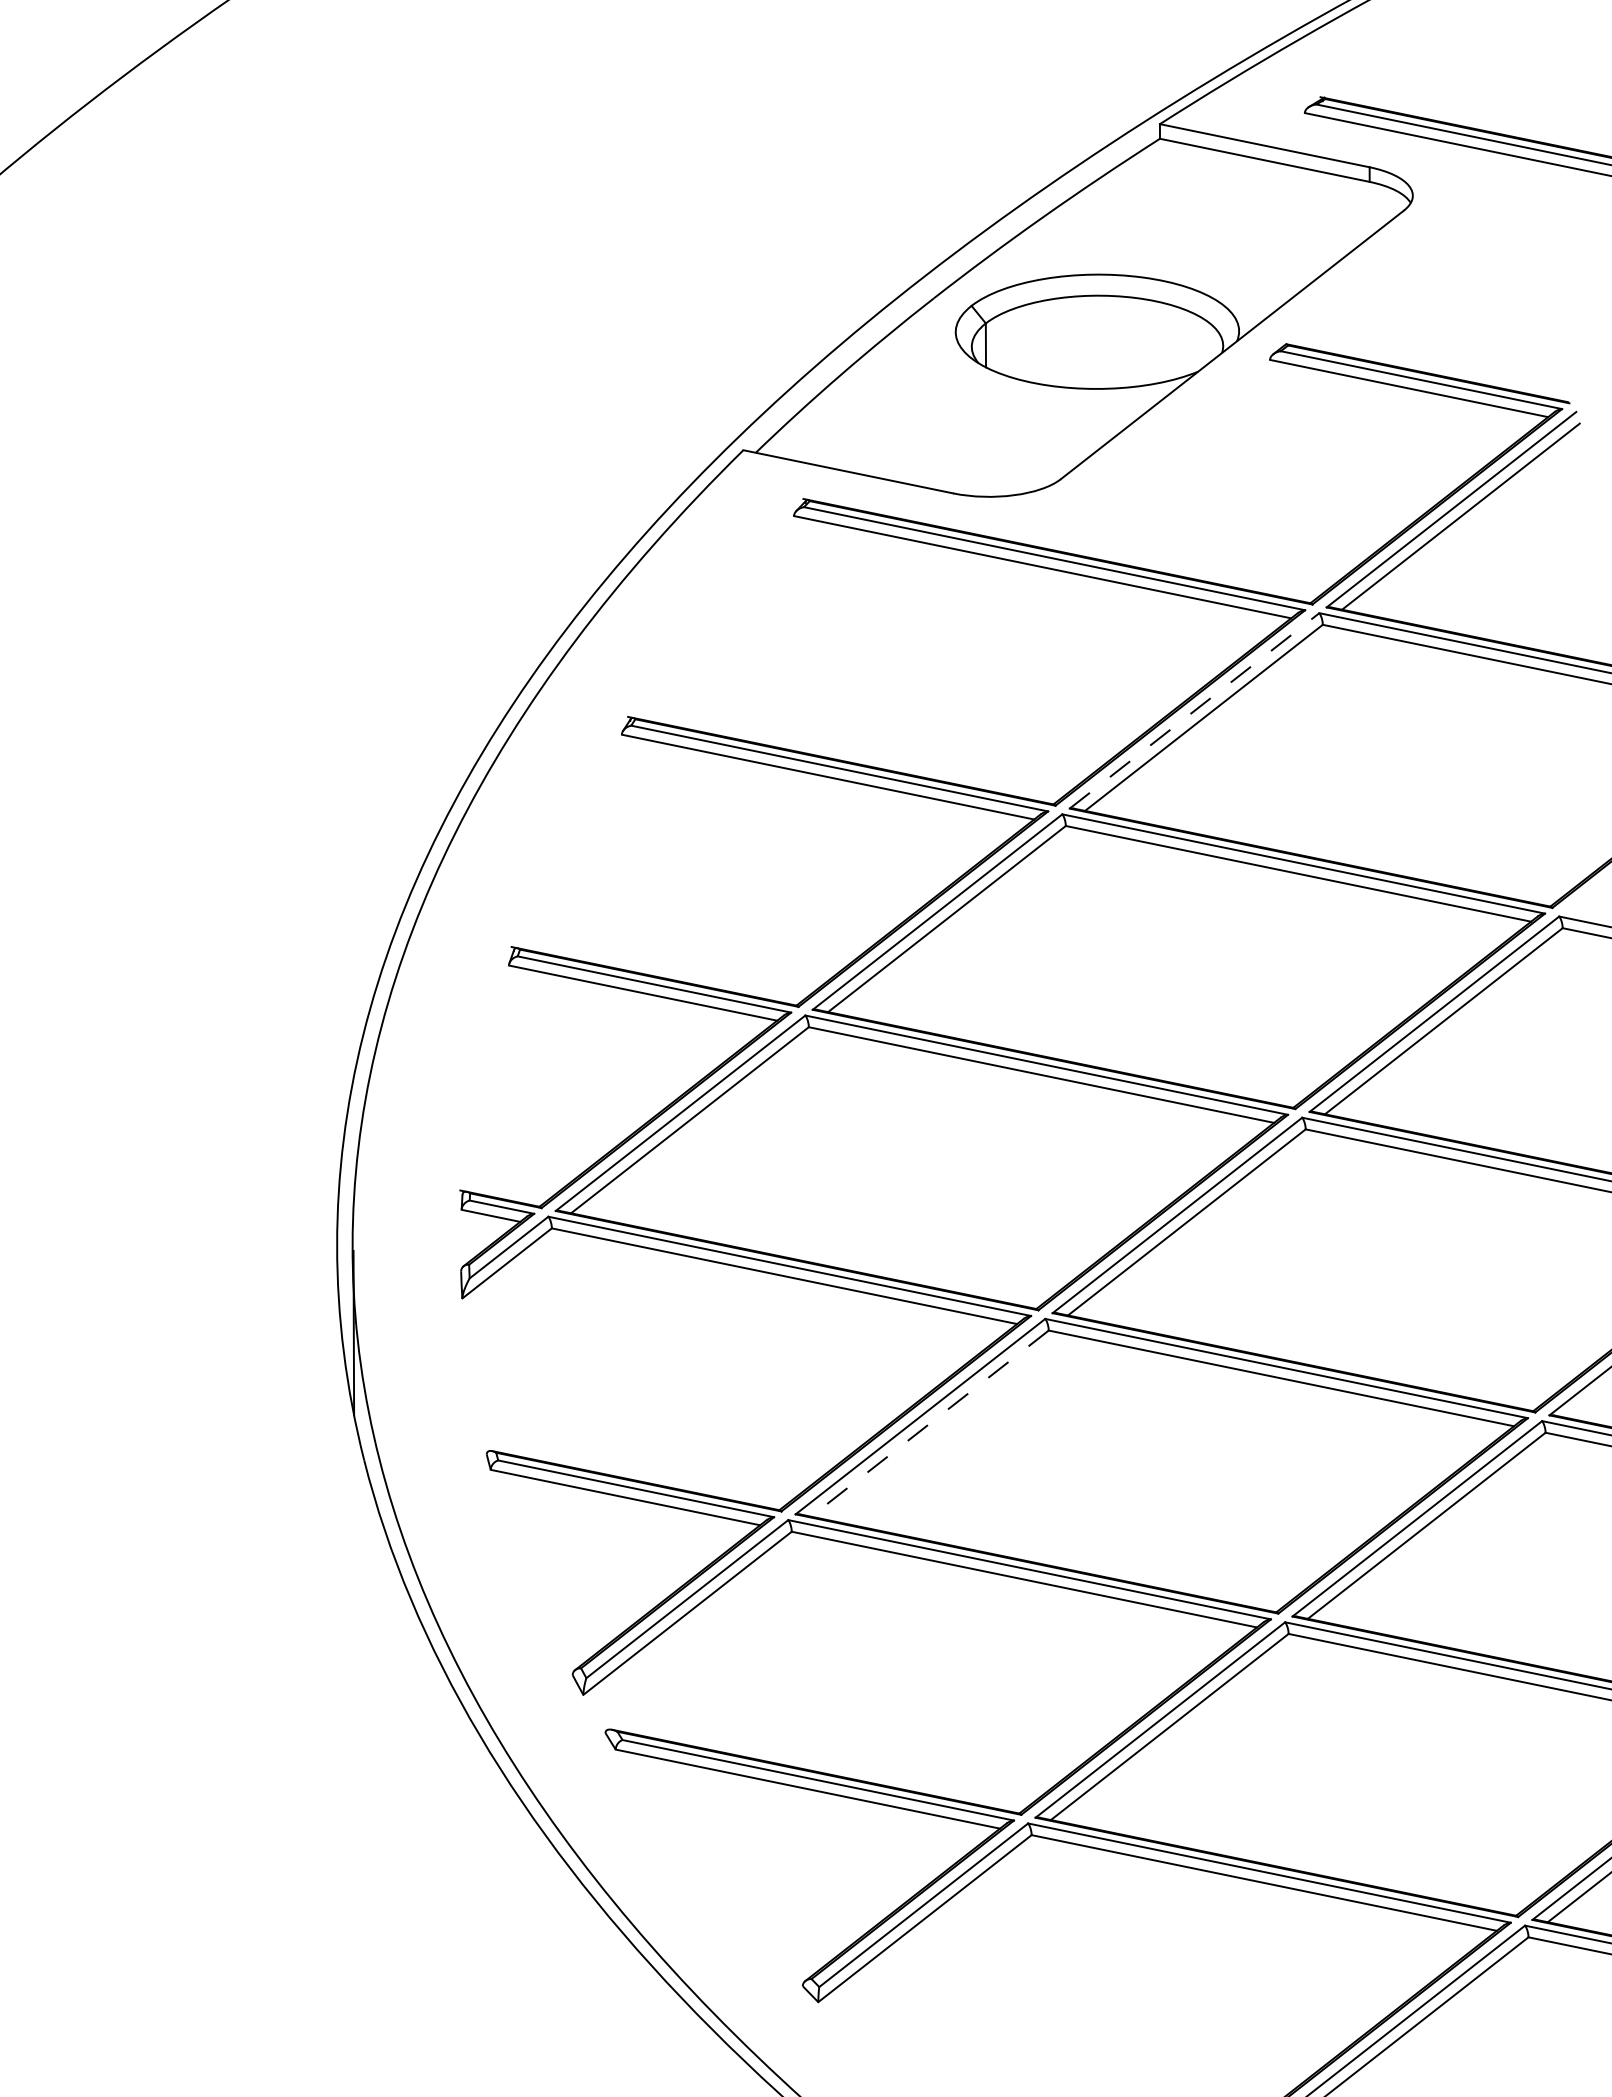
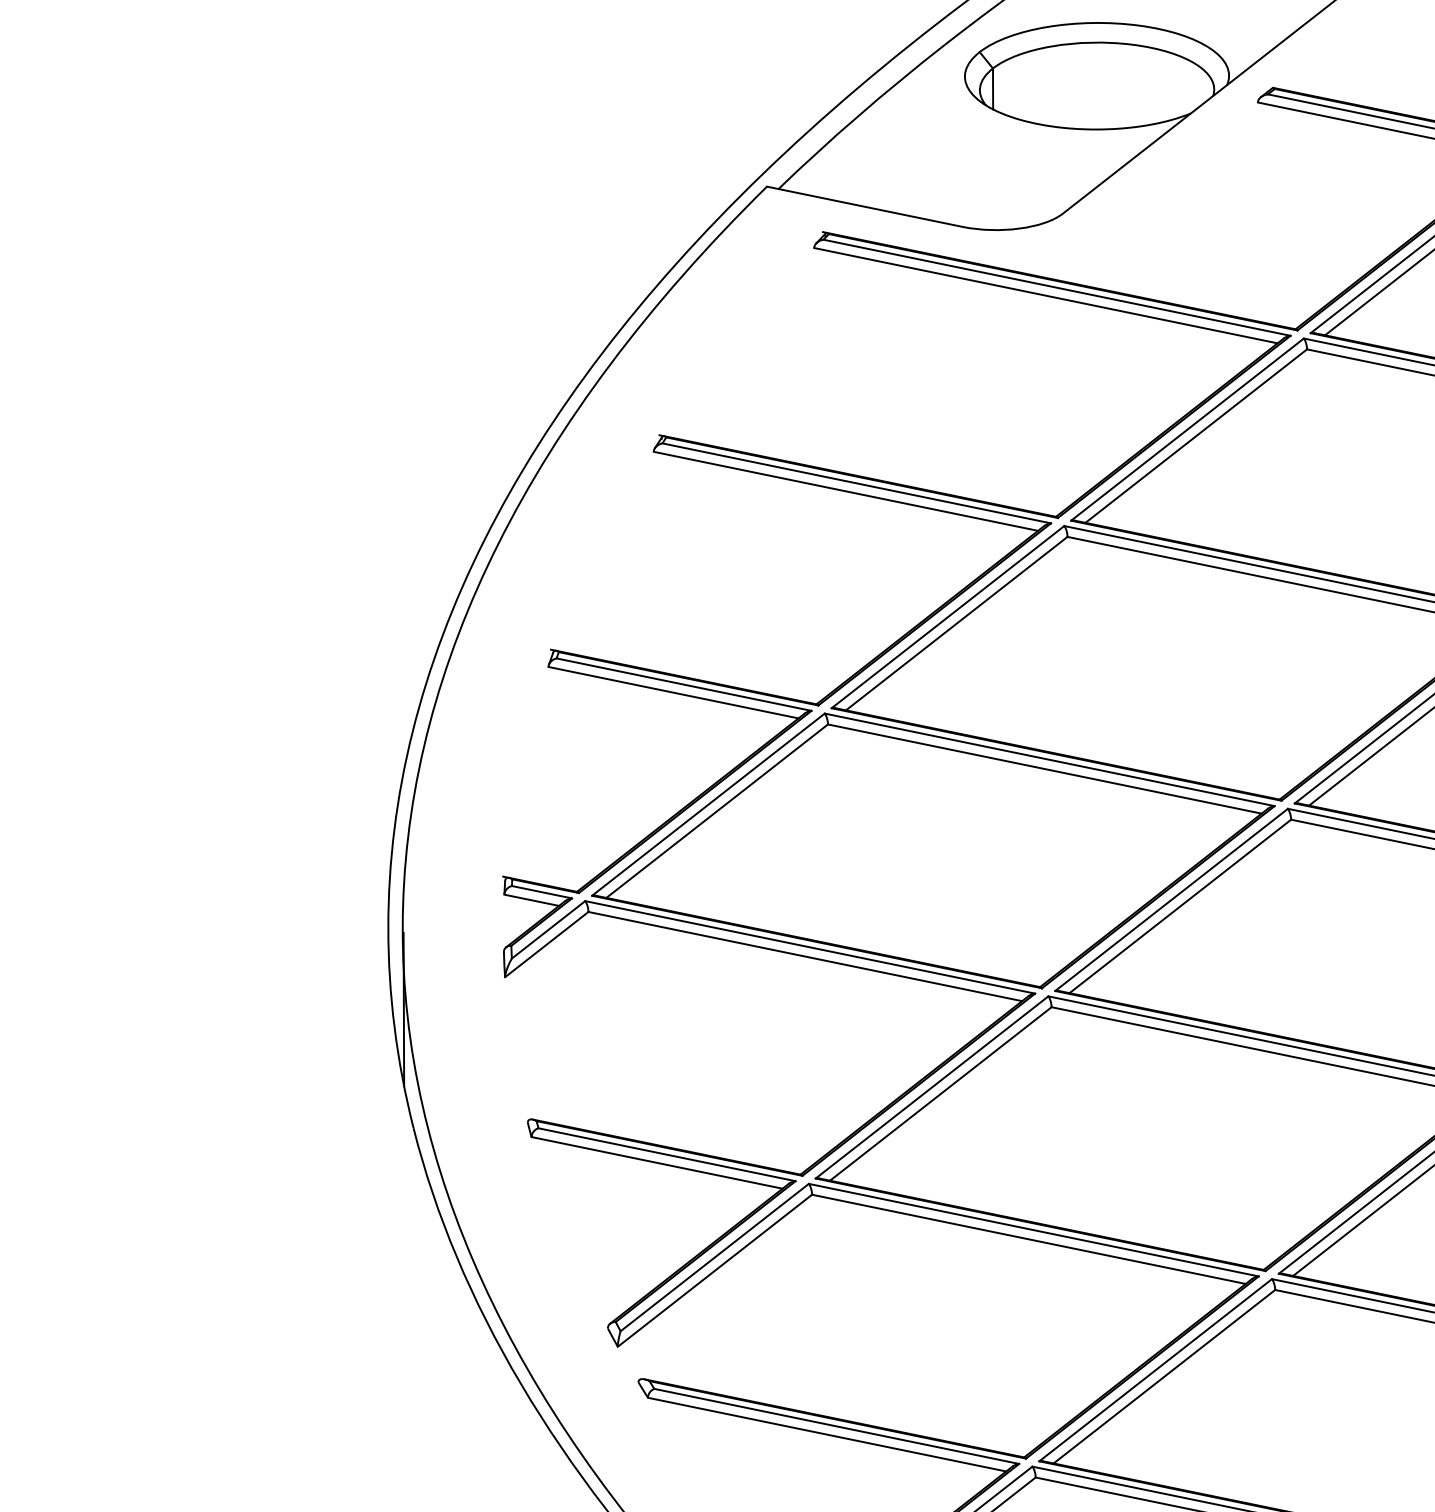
line: (1194, 710) -> (1187, 429), dashed -> solid
line: (929, 1423) -> (940, 1093), dashed -> solid

